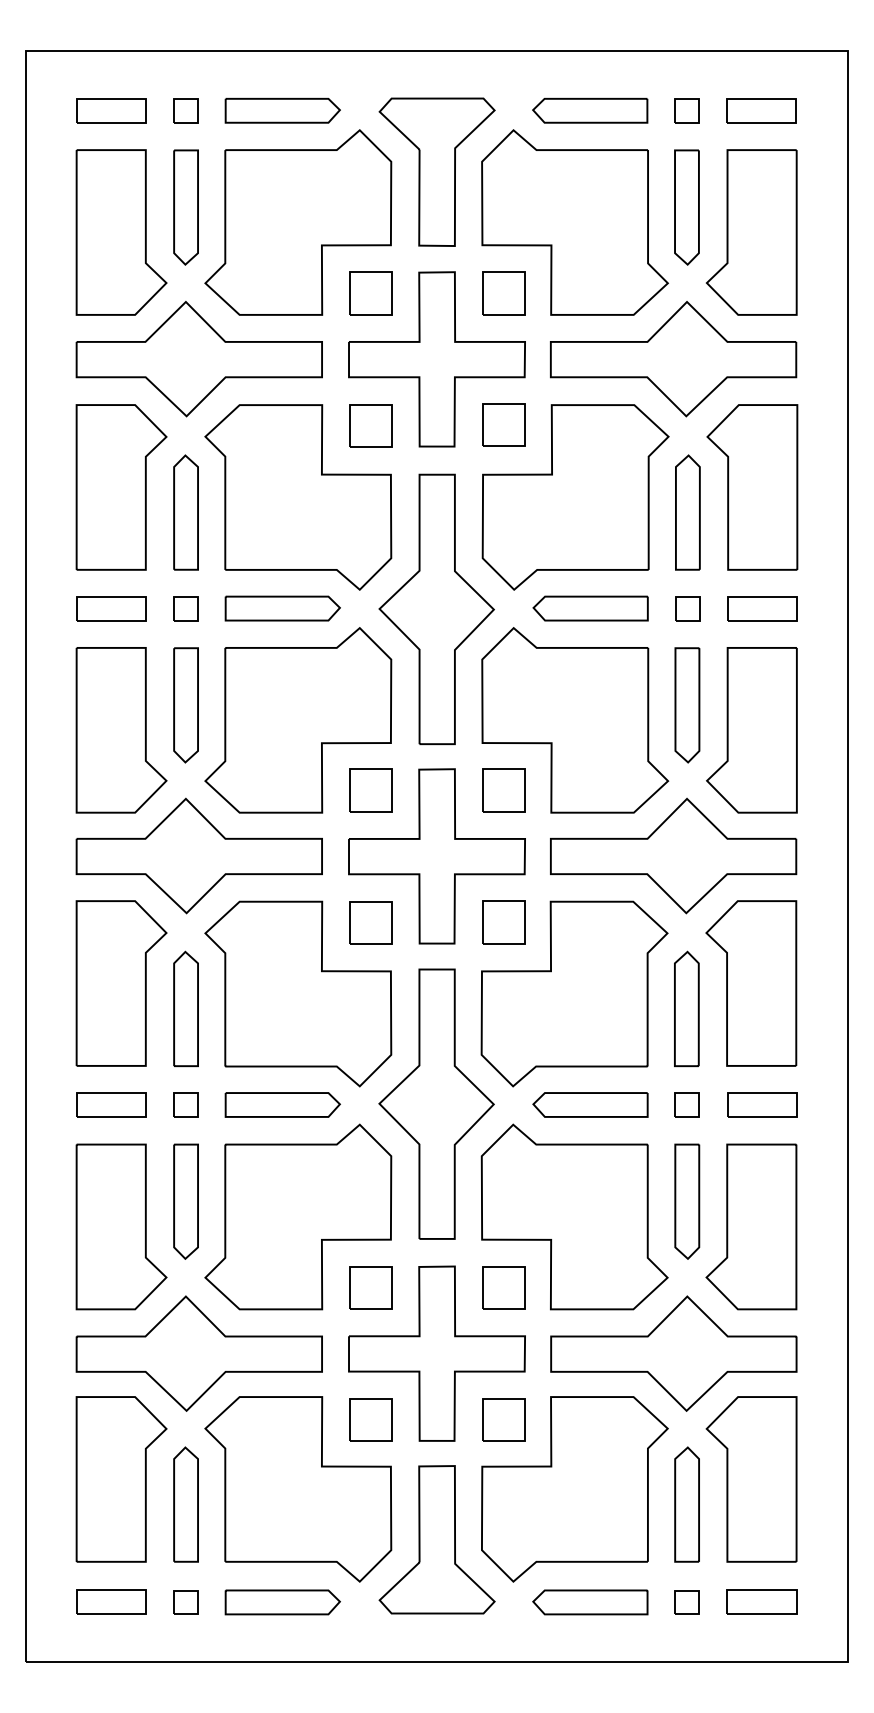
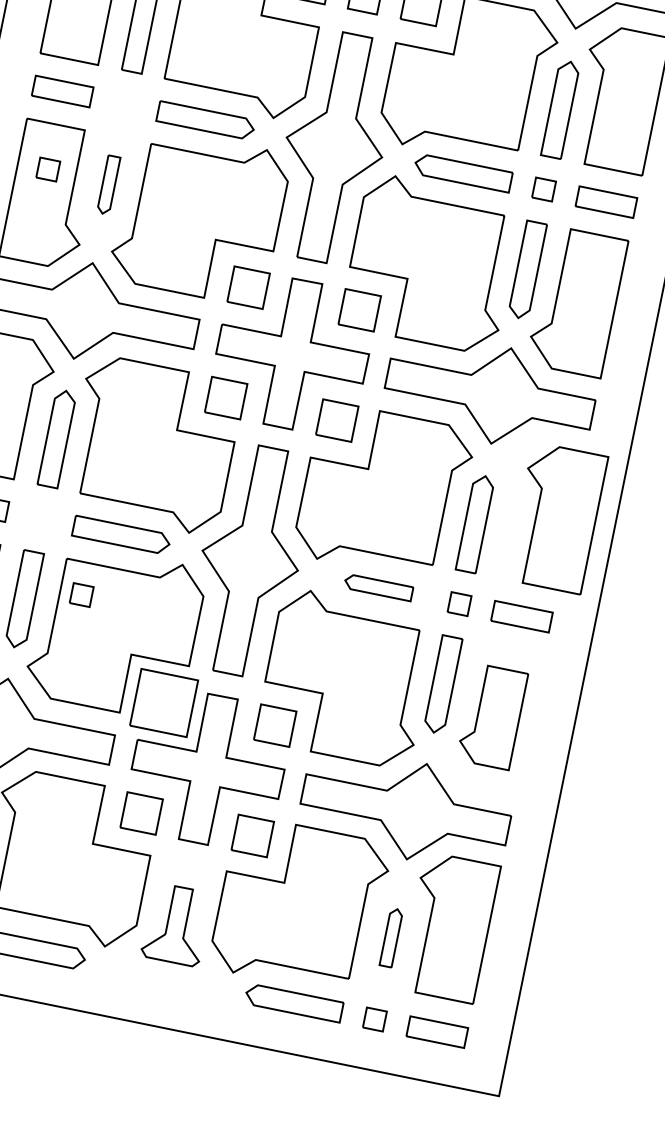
part: (185, 608) -> (47, 169), moved
part: (185, 705) -> (108, 185), size x0.6
part: (751, 983) -> (557, 518), moved
part: (185, 1104) -> (81, 594), moved
part: (590, 1104) -> (378, 587), size x0.7
part: (751, 1226) -> (492, 716), size x0.7
part: (370, 1287) -> (163, 702), size x1.6
part: (686, 1504) -> (390, 937), size x0.6
part: (436, 1539) -> (176, 924), size x0.6

